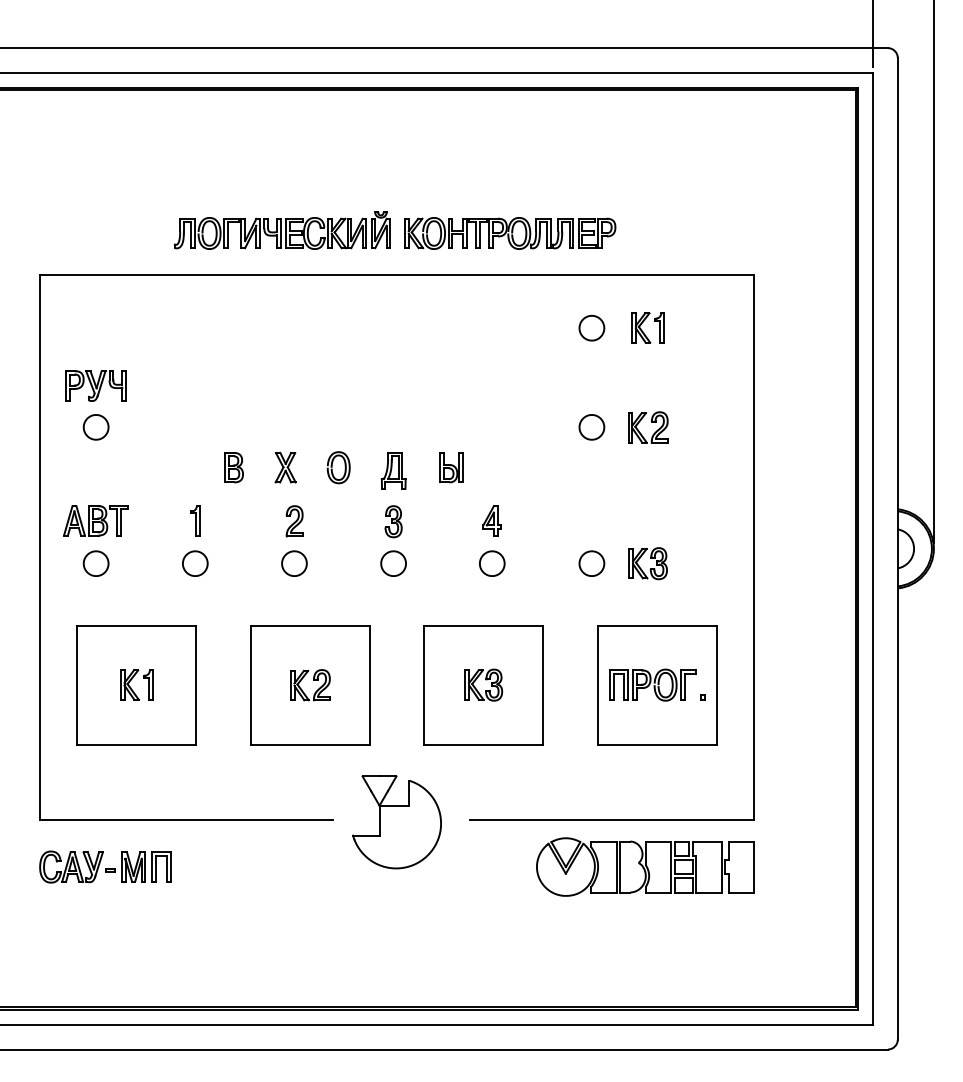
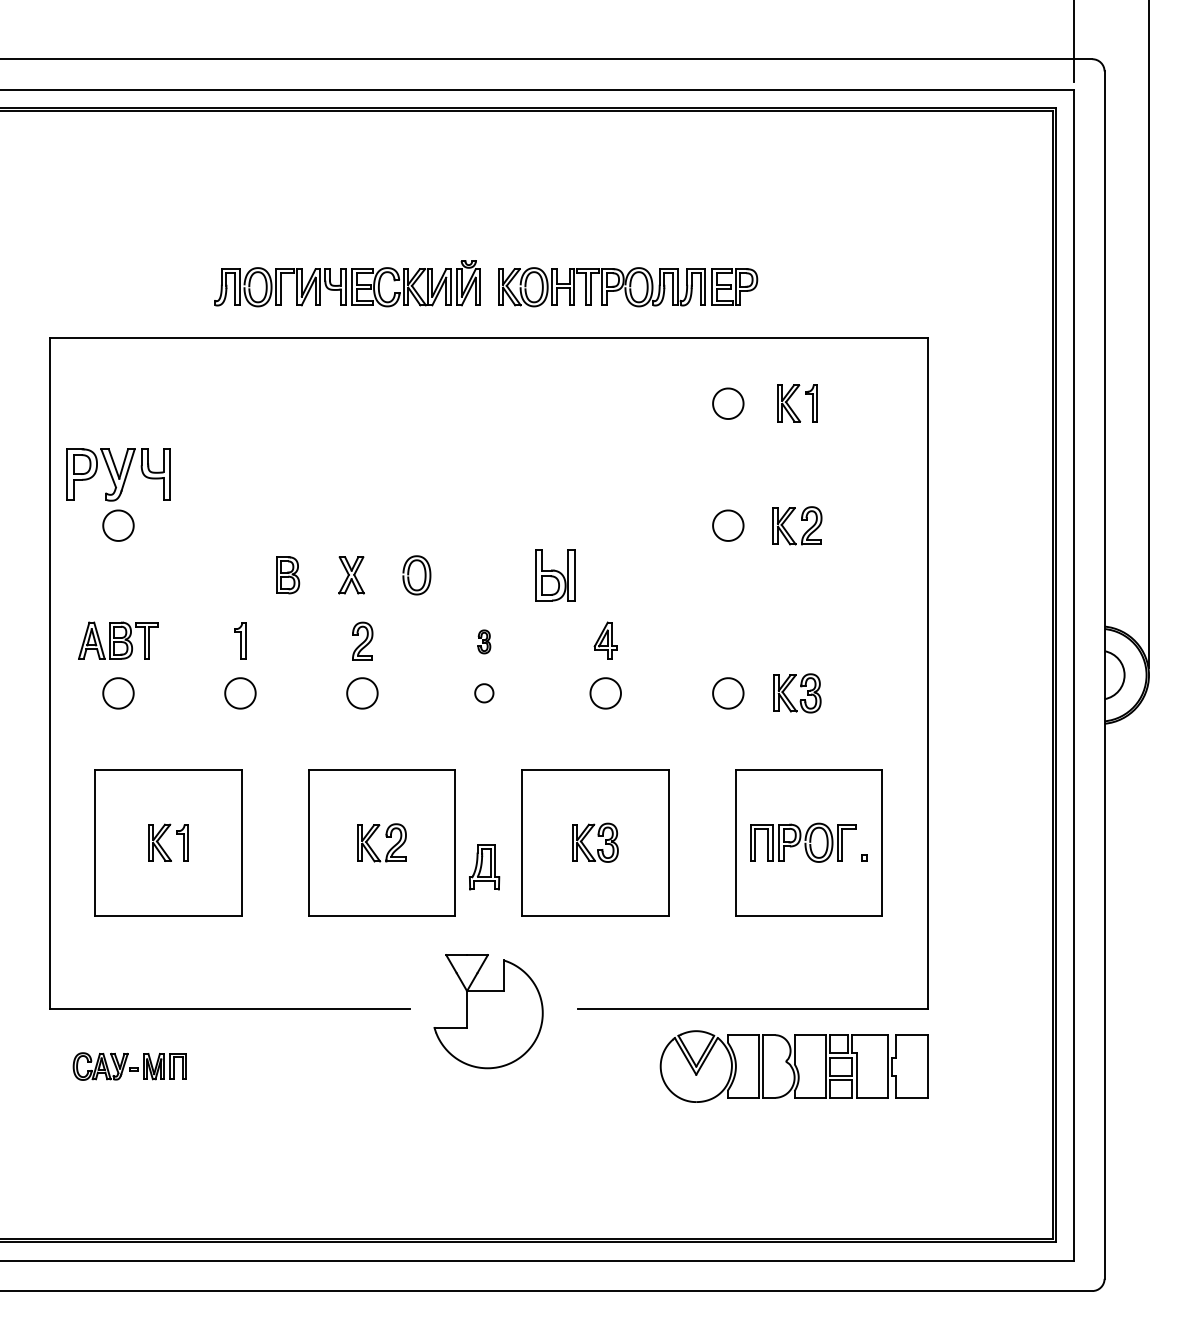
part: (95, 385) -> (117, 474), size x1.4
part: (451, 467) -> (555, 575), size x1.4
part: (393, 470) -> (484, 866), moved
part: (393, 521) -> (484, 641), size x0.6
part: (393, 563) -> (484, 693), size x0.6
part: (105, 866) -> (129, 1065), size x0.7

